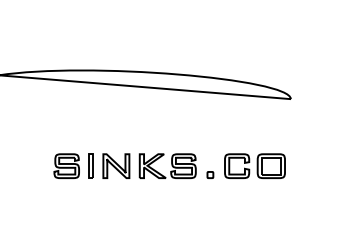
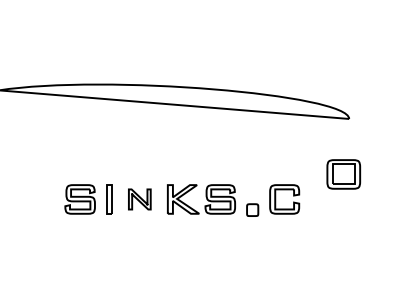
part: (116, 166) -> (139, 199), size x0.7
part: (271, 166) -> (343, 174), moved
part: (210, 174) -> (252, 209), size x1.6

